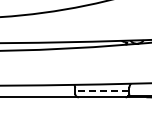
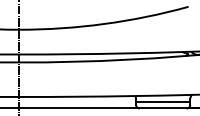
line: (101, 91) -> (162, 102), dashed -> solid

